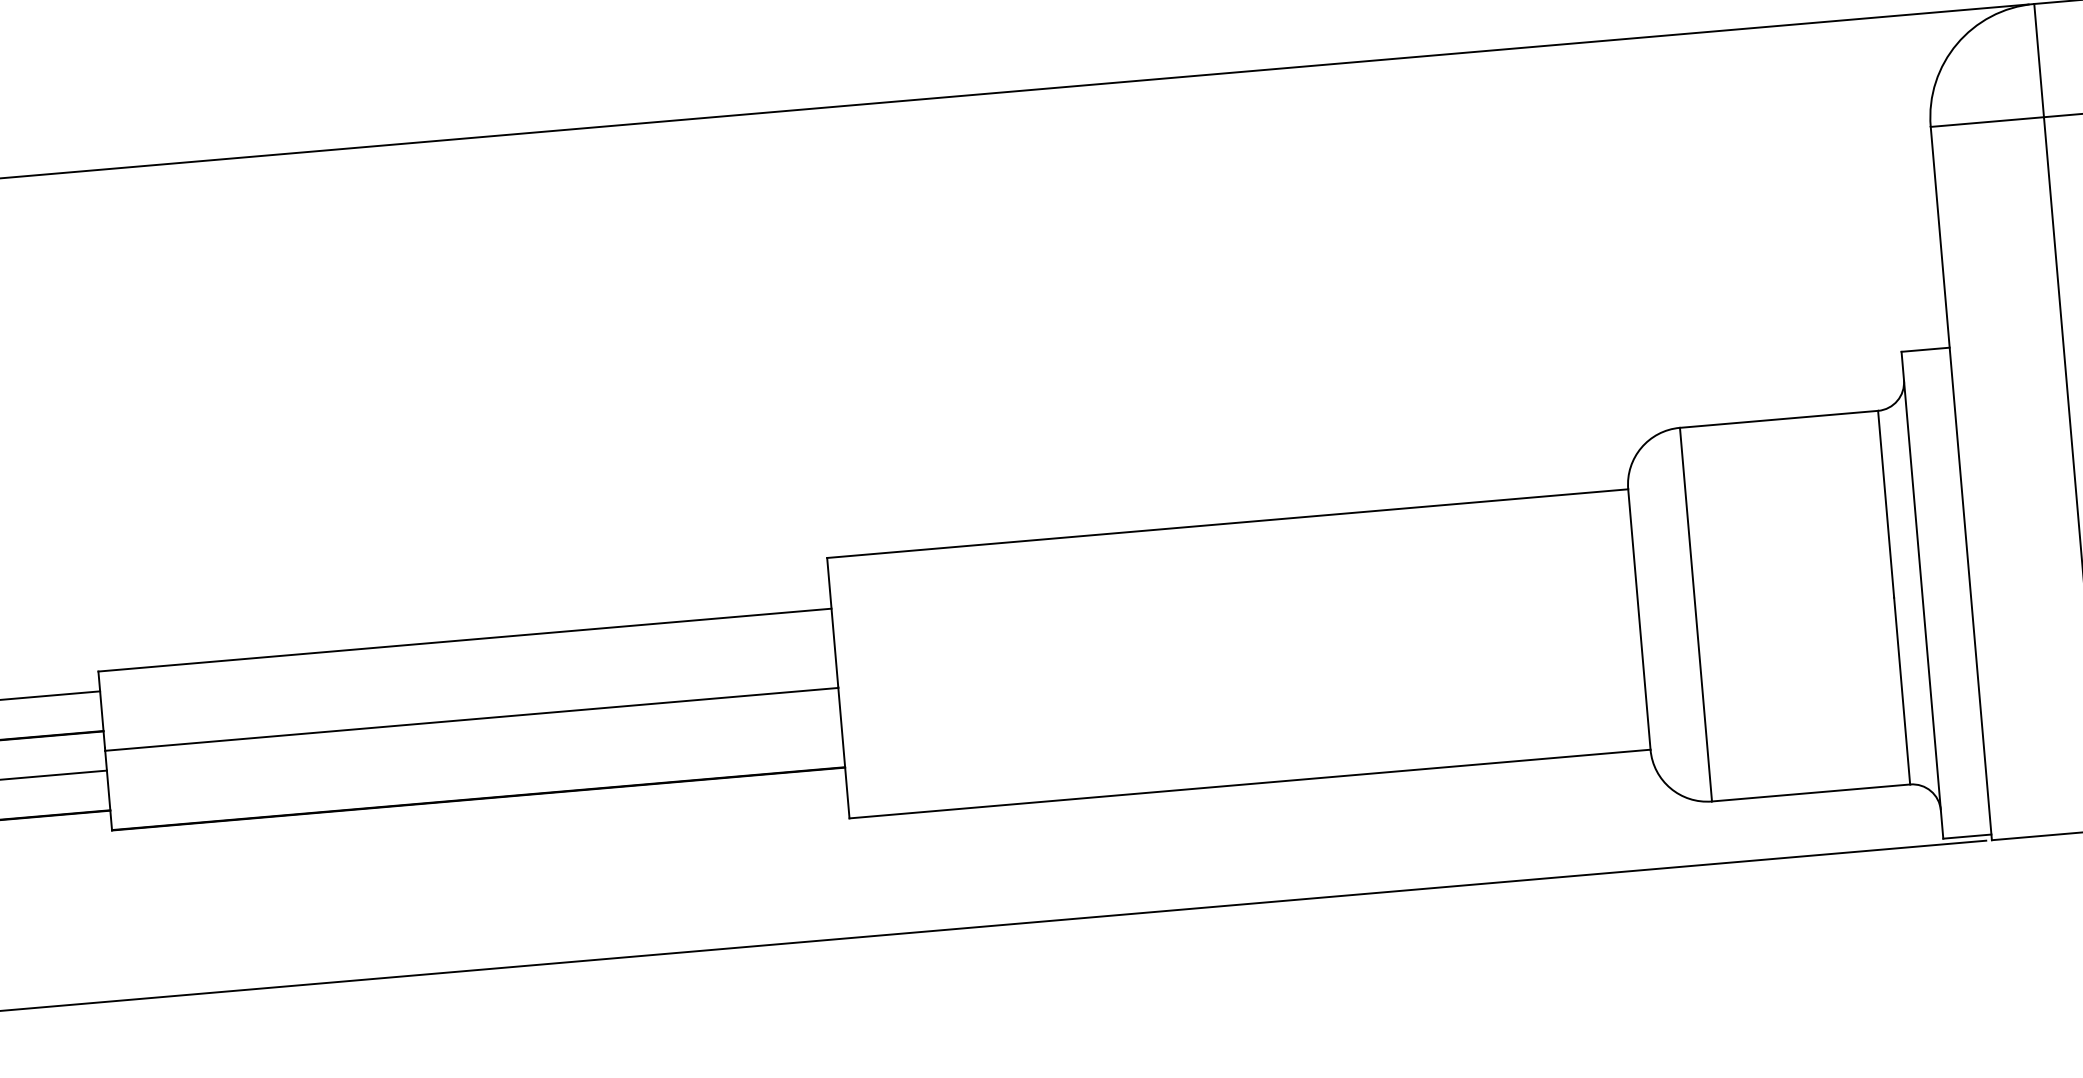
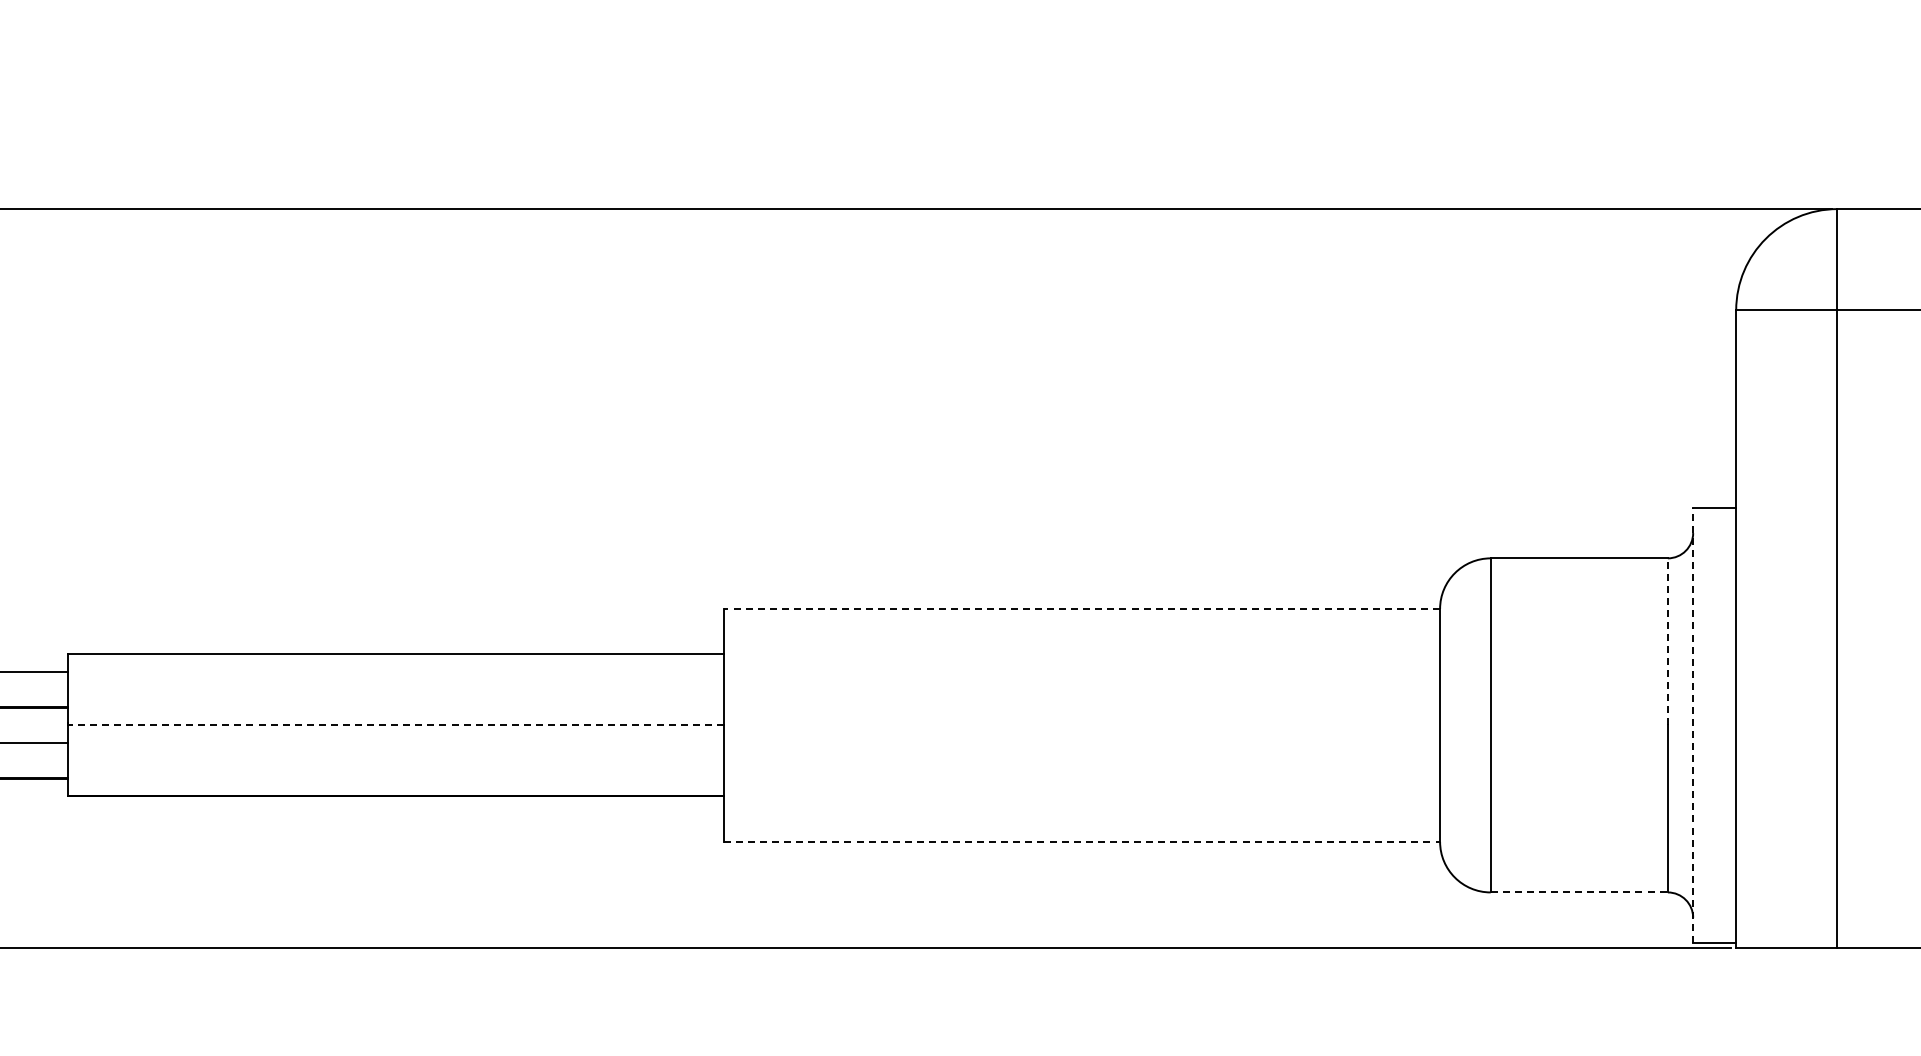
line: (1885, 503) -> (1667, 641), solid -> dashed
line: (1227, 523) -> (1081, 608), solid -> dashed
line: (1922, 595) -> (1693, 725), solid -> dashed
line: (472, 719) -> (396, 725), solid -> dashed
line: (1250, 783) -> (1082, 841), solid -> dashed
line: (1811, 793) -> (1579, 892), solid -> dashed

